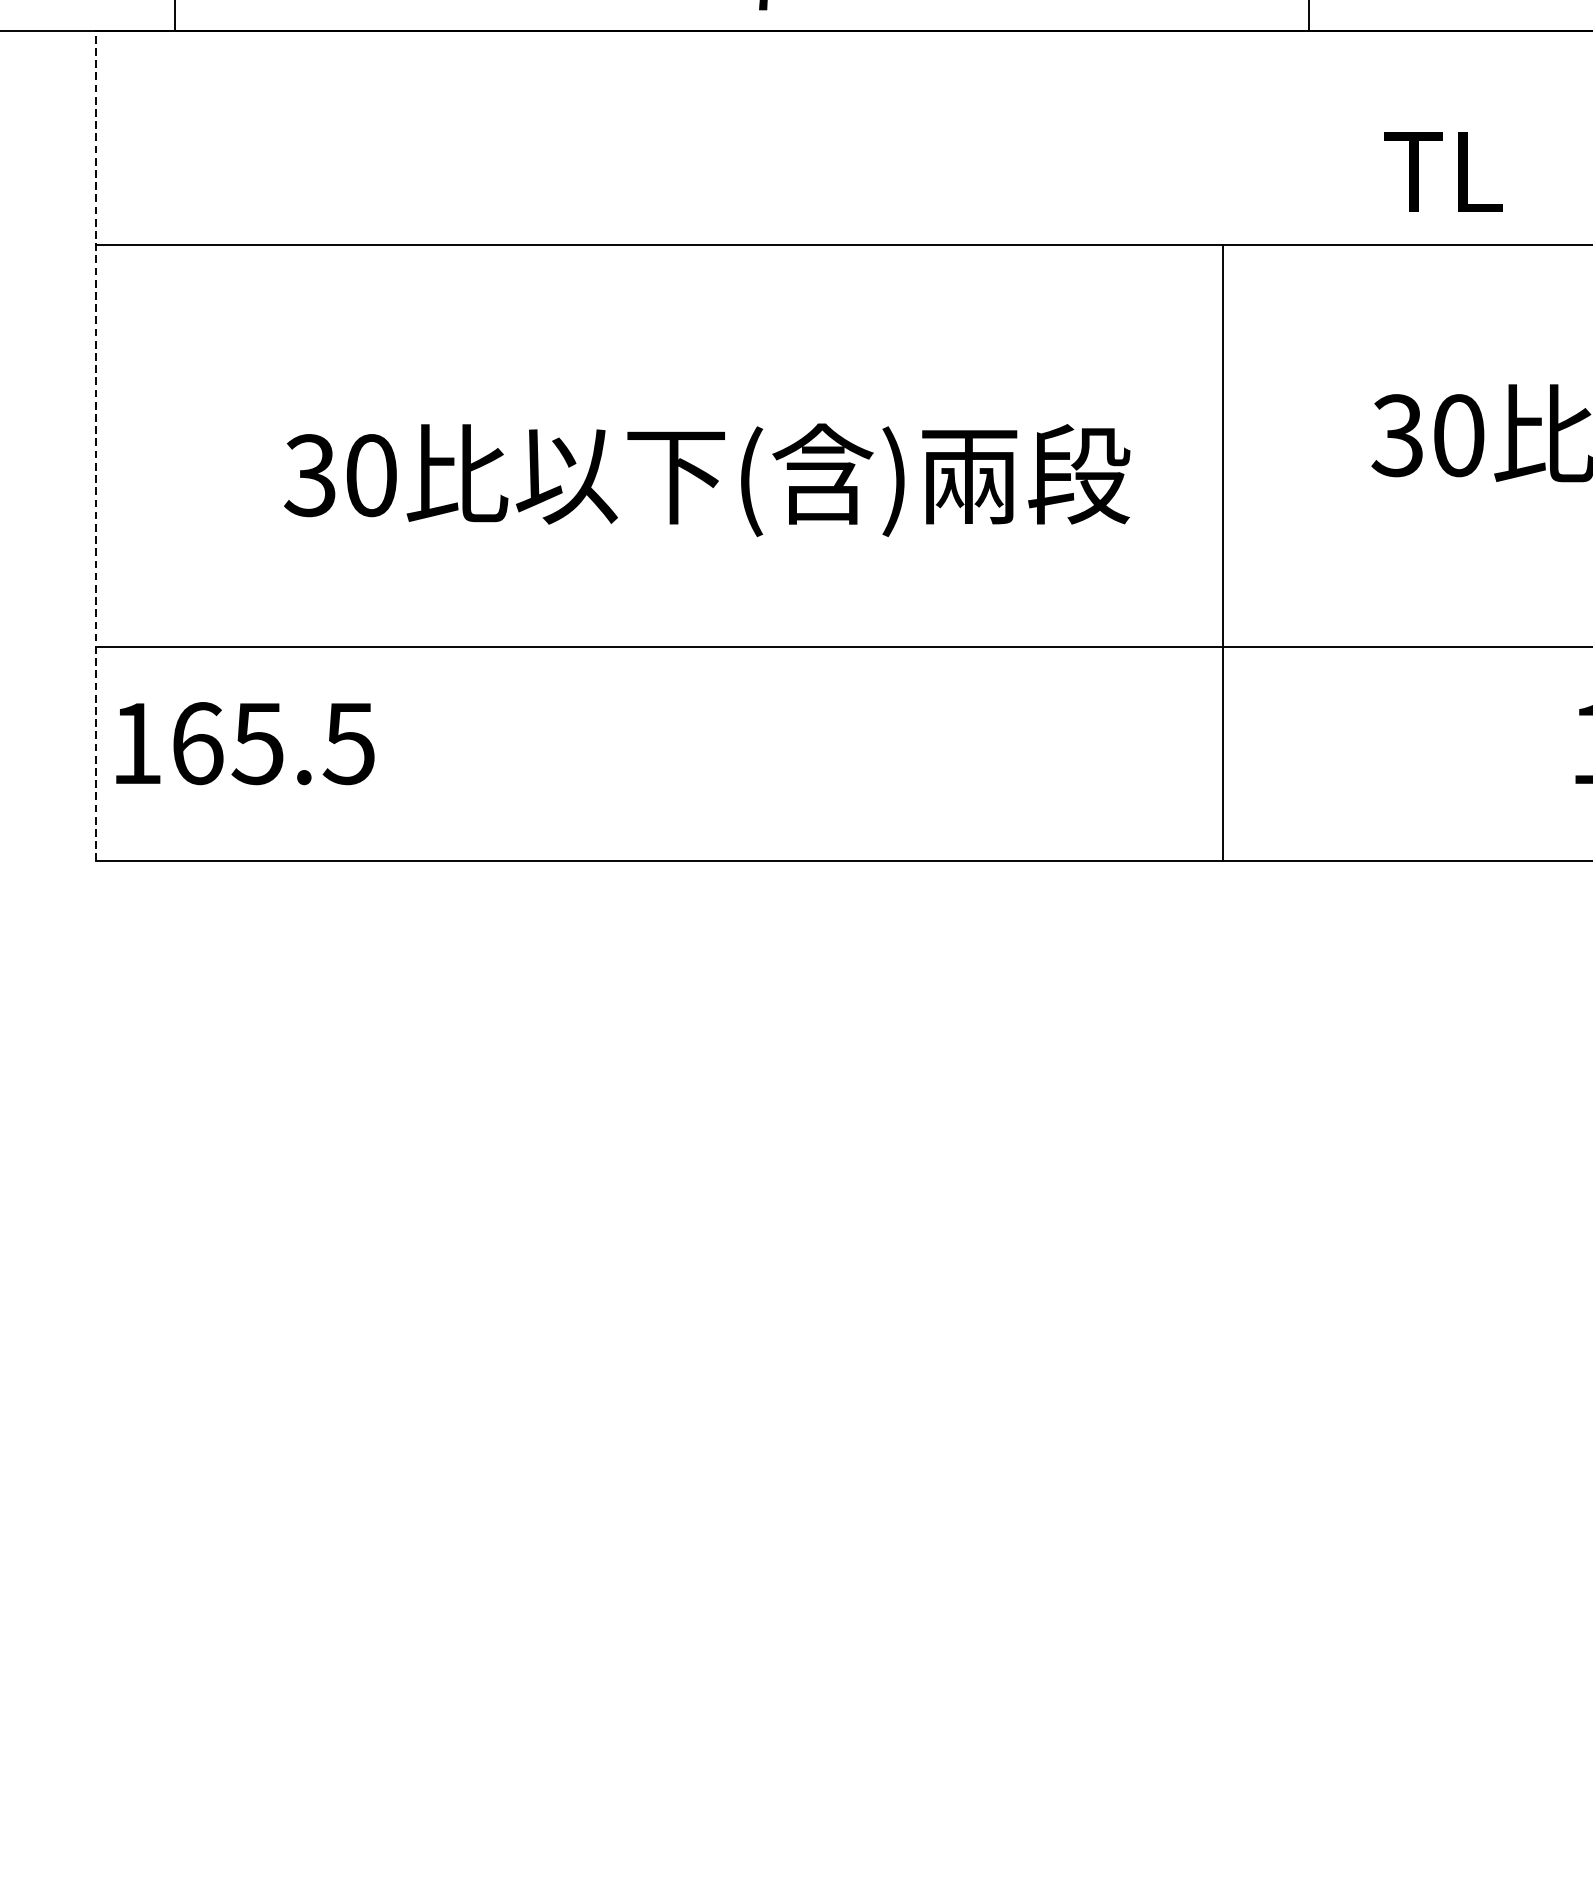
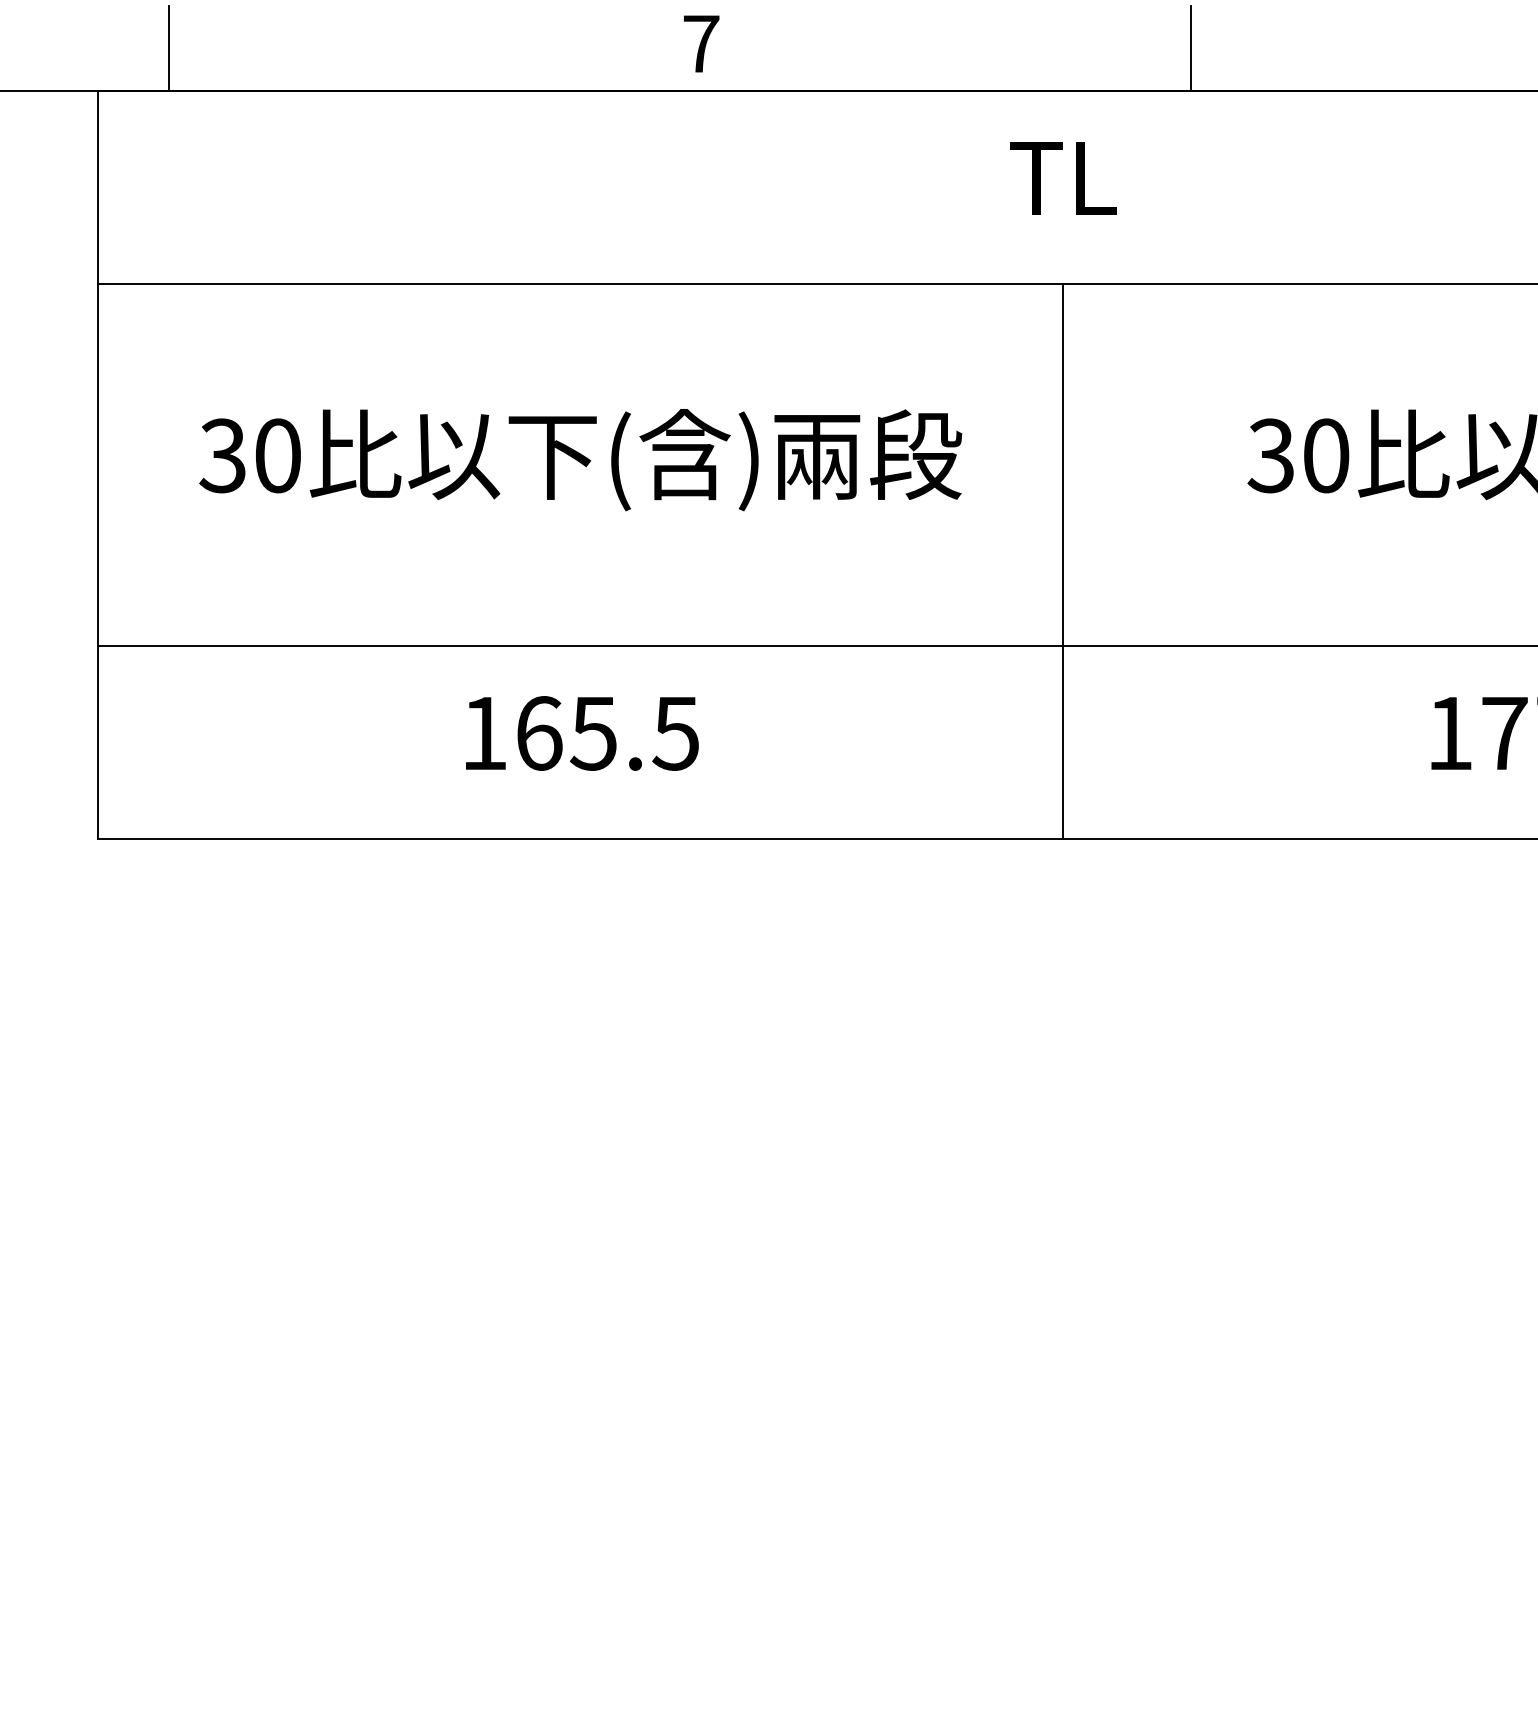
text: (1443, 172) -> (1063, 178), moved
line: (95, 445) -> (97, 464), dashed -> solid
text: (706, 480) -> (580, 460), moved
line: (1222, 552) -> (1063, 561), moved
text: (245, 743) -> (582, 733), moved

